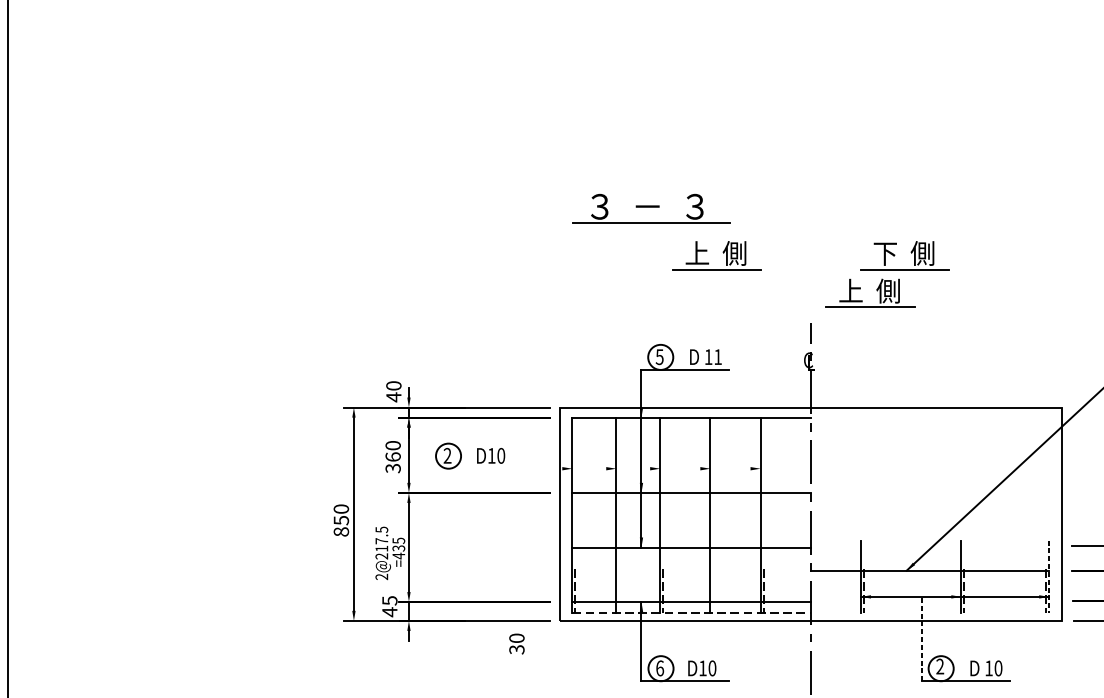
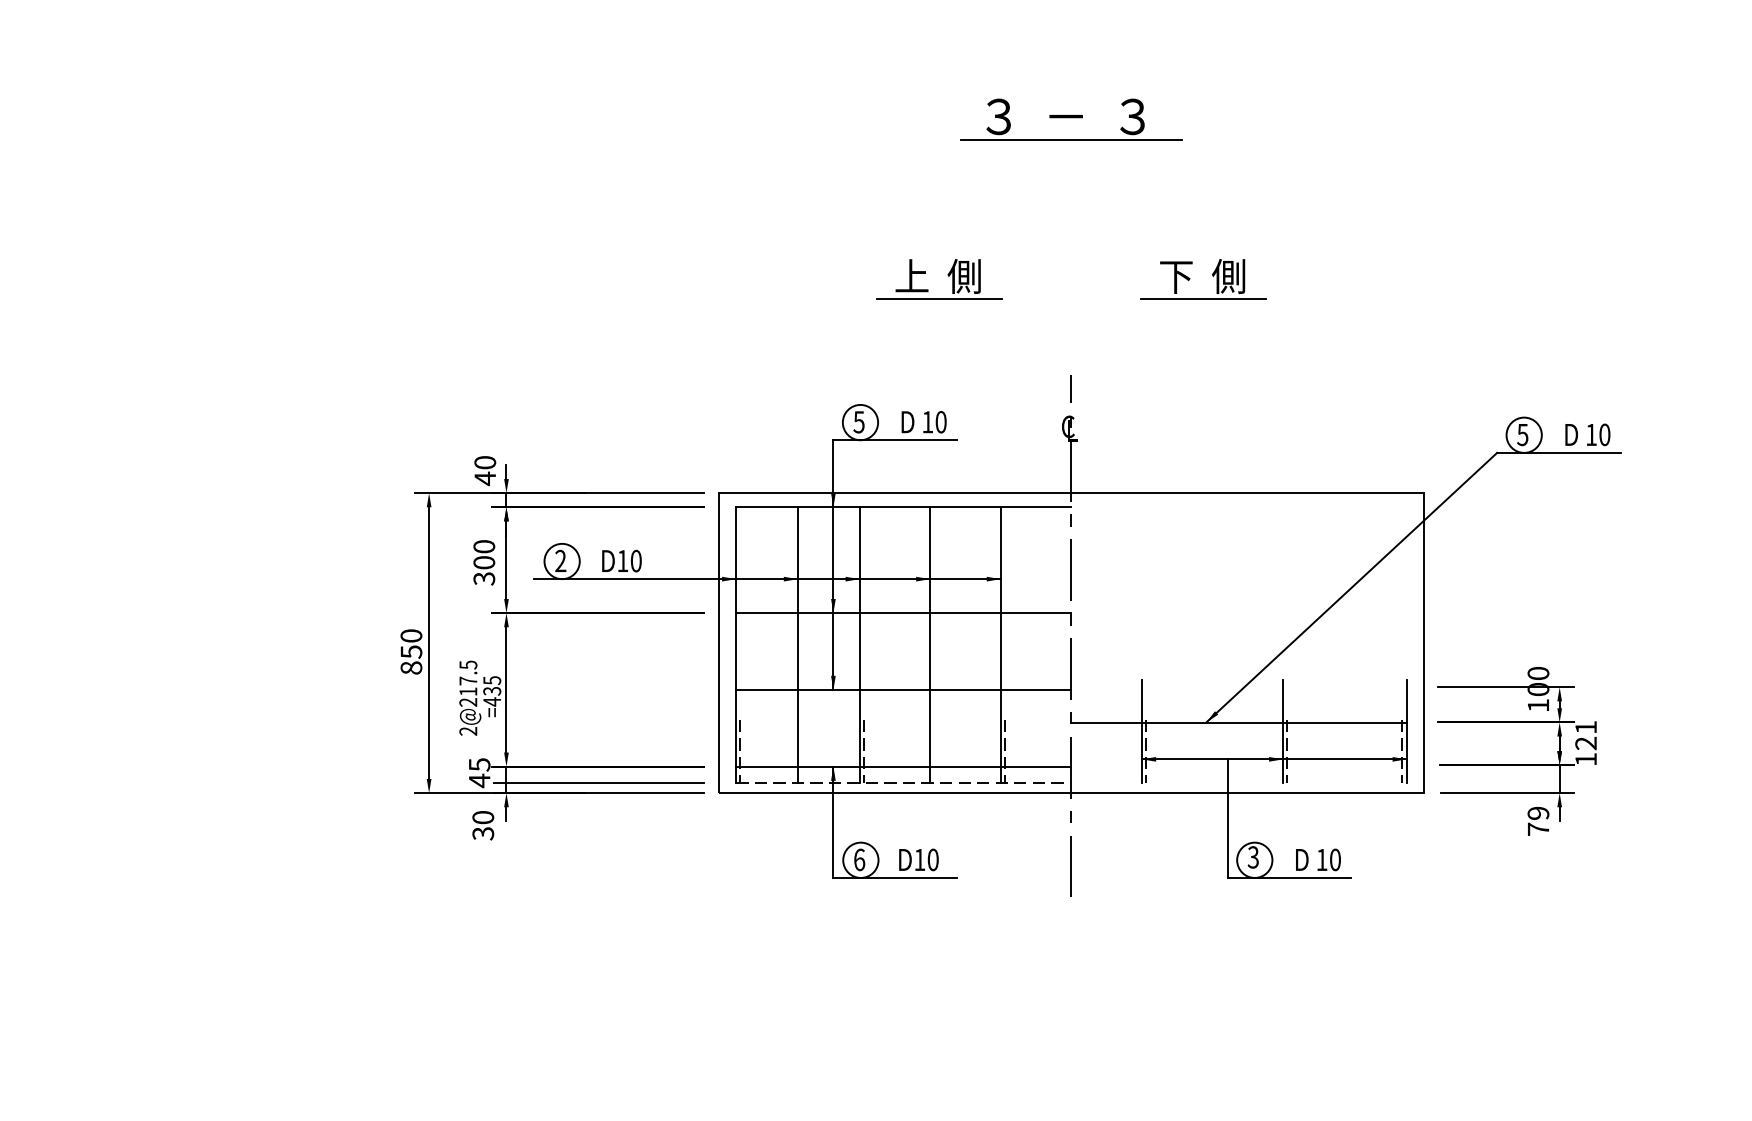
part: (651, 208) -> (1071, 119), moved
part: (876, 289) -> (1163, 327), removed
text: (717, 357) -> (940, 422), 11 -> 10
text: (392, 456) -> (483, 562), 360 -> 300
line: (593, 468) -> (766, 579), added
line: (1049, 577) -> (1406, 731), dashed -> solid
line: (474, 613) -> (598, 782), added
line: (921, 638) -> (1227, 818), dashed -> solid
text: (517, 643) -> (483, 825), moved
text: (939, 666) -> (1252, 857), 2 -> 3

